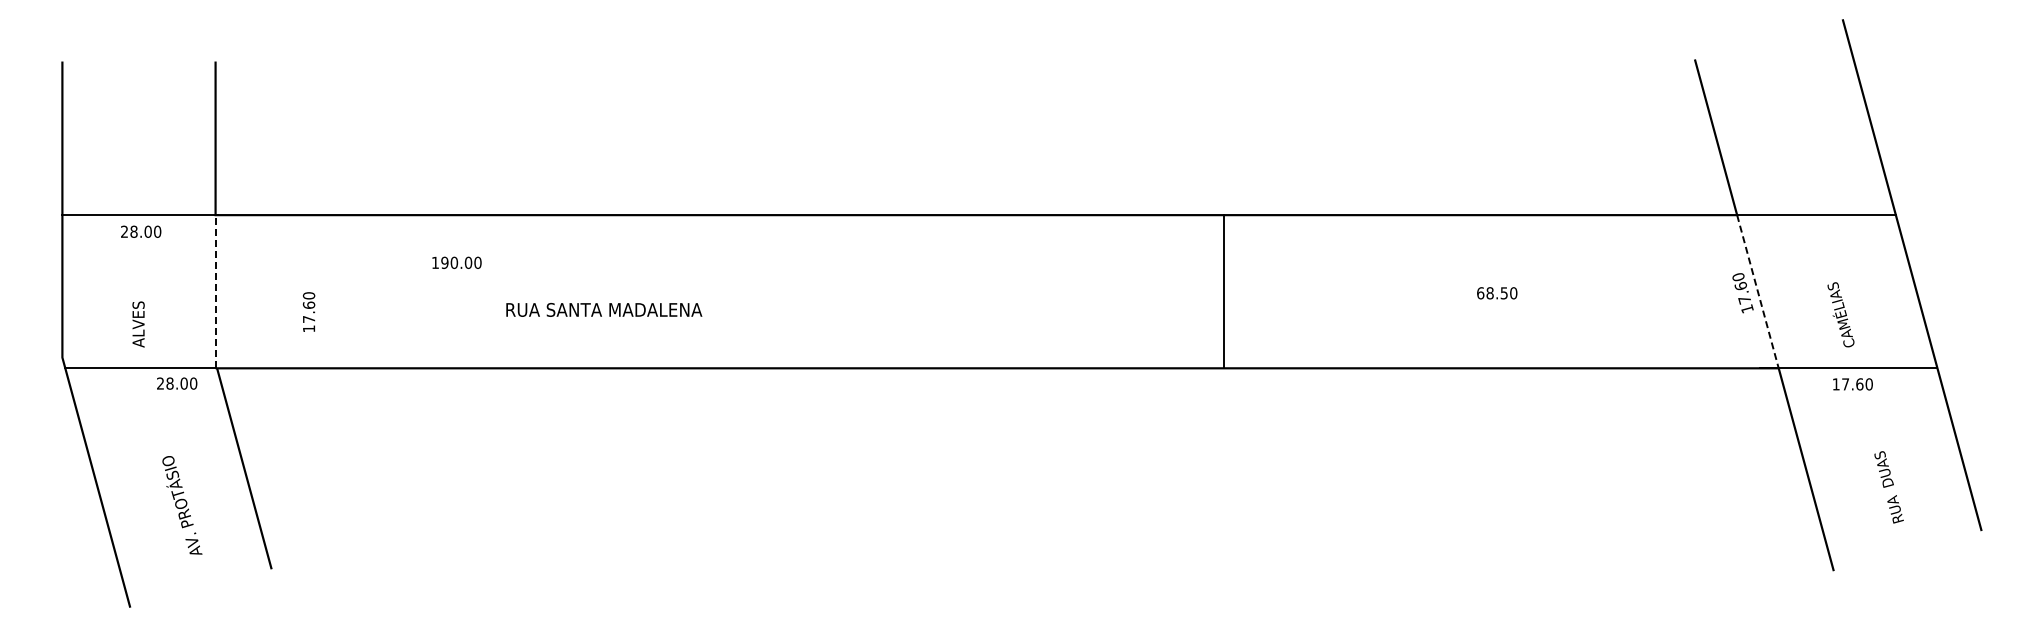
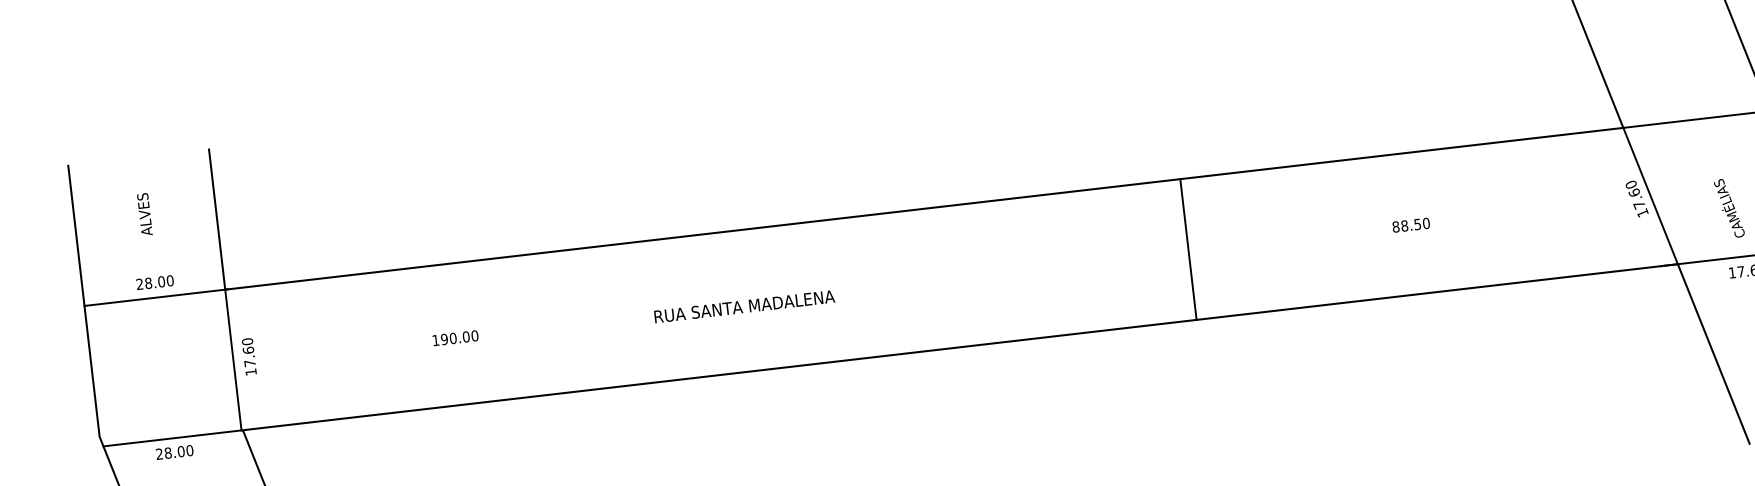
text: (141, 231) -> (155, 282), moved
text: (456, 262) -> (455, 337), moved
line: (215, 291) -> (233, 359), dashed -> solid
line: (1223, 291) -> (1188, 249), moved
line: (1758, 292) -> (1651, 196), dashed -> solid
text: (1480, 293) -> (1395, 227), 68.50 -> 88.50
text: (604, 309) -> (744, 306), moved
text: (308, 311) -> (248, 356), moved
text: (138, 324) -> (144, 214), moved
text: (177, 383) -> (175, 452), moved

